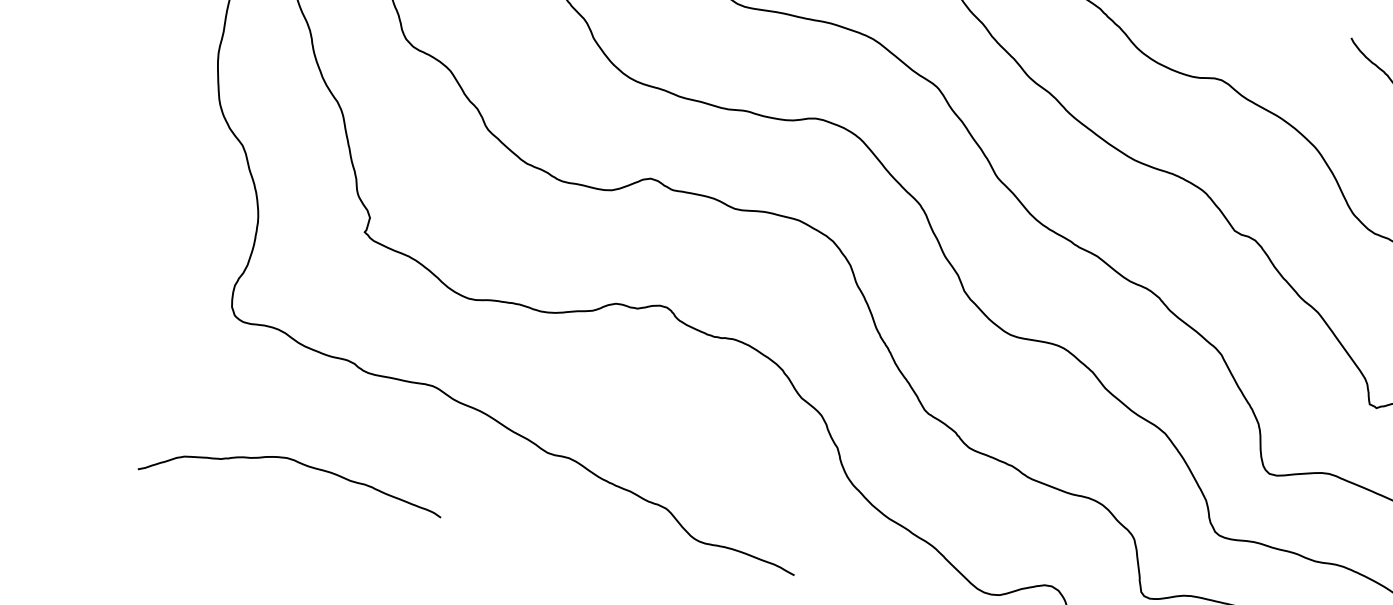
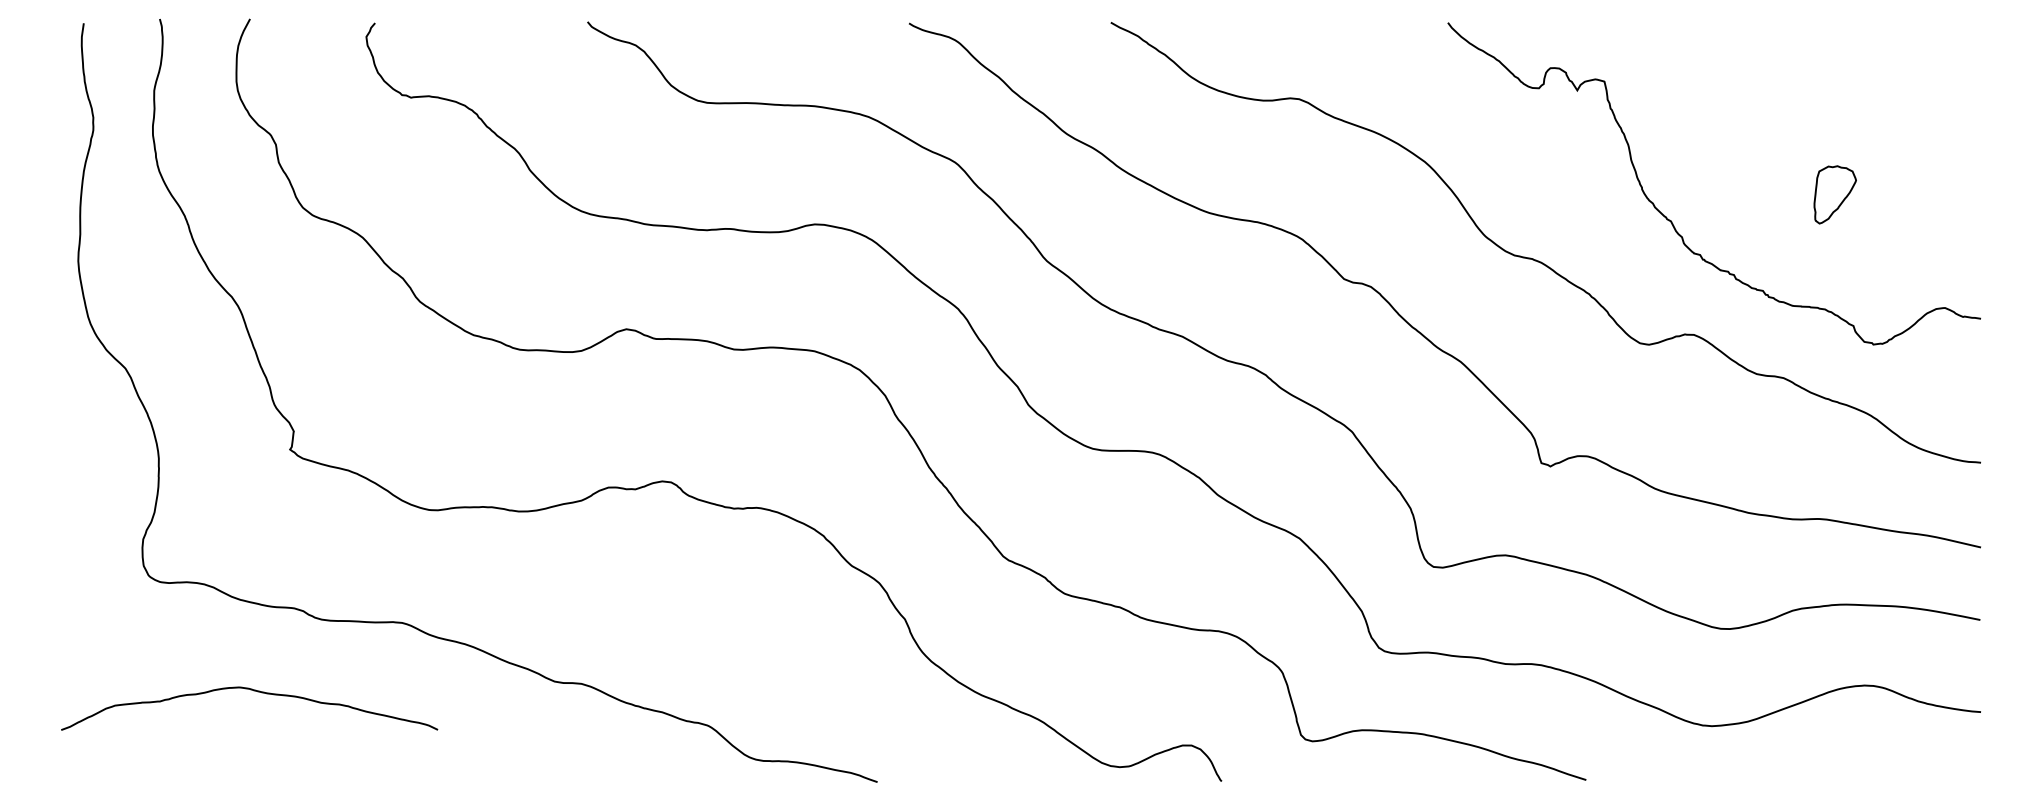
curve: (297, 463) -> (253, 691), moved

